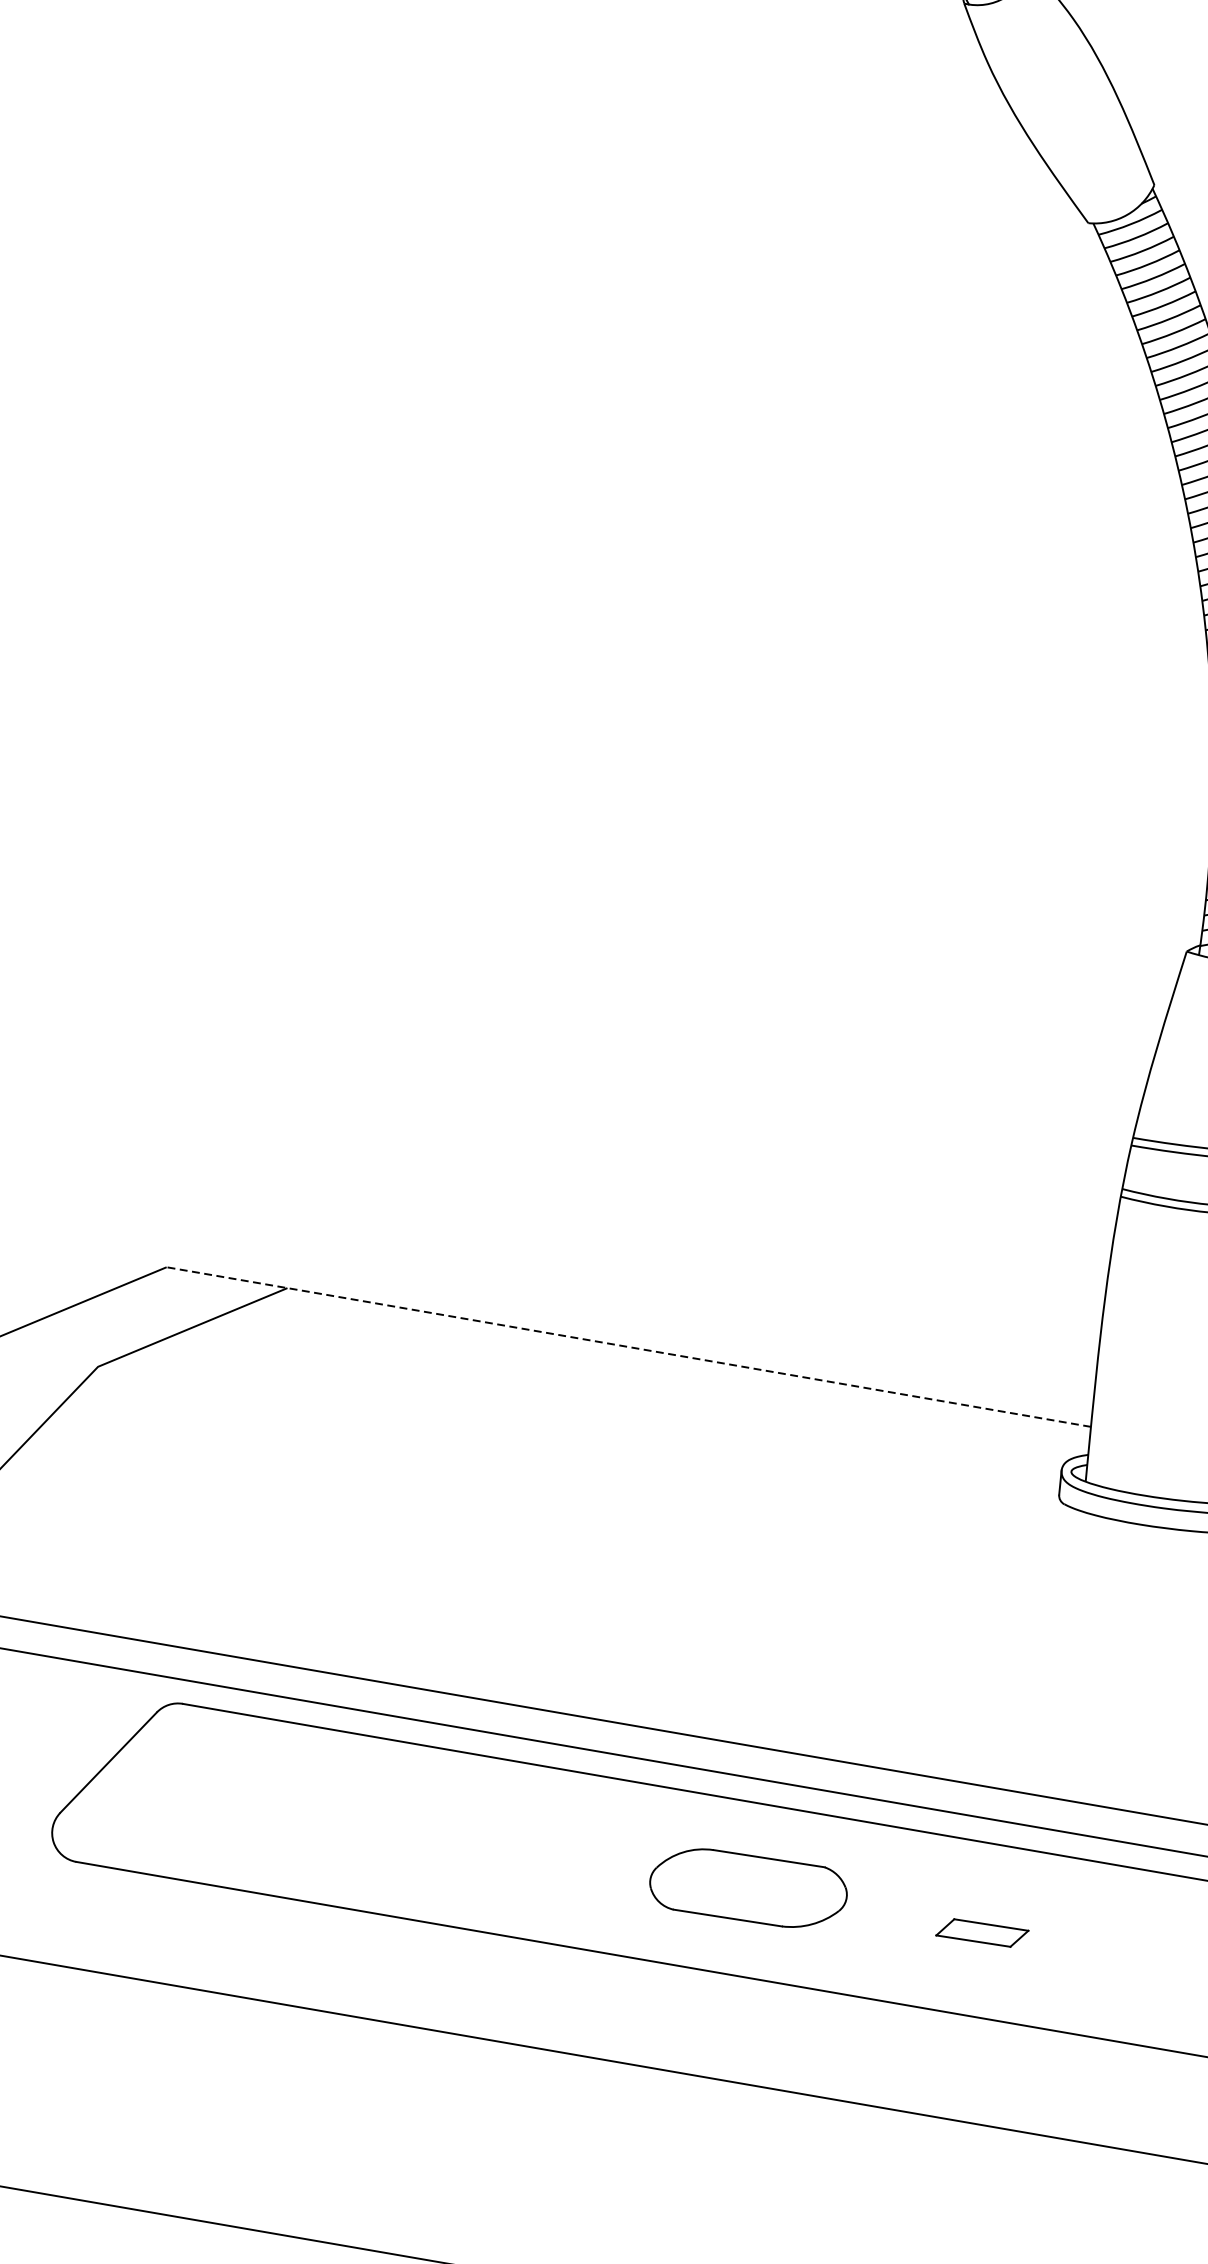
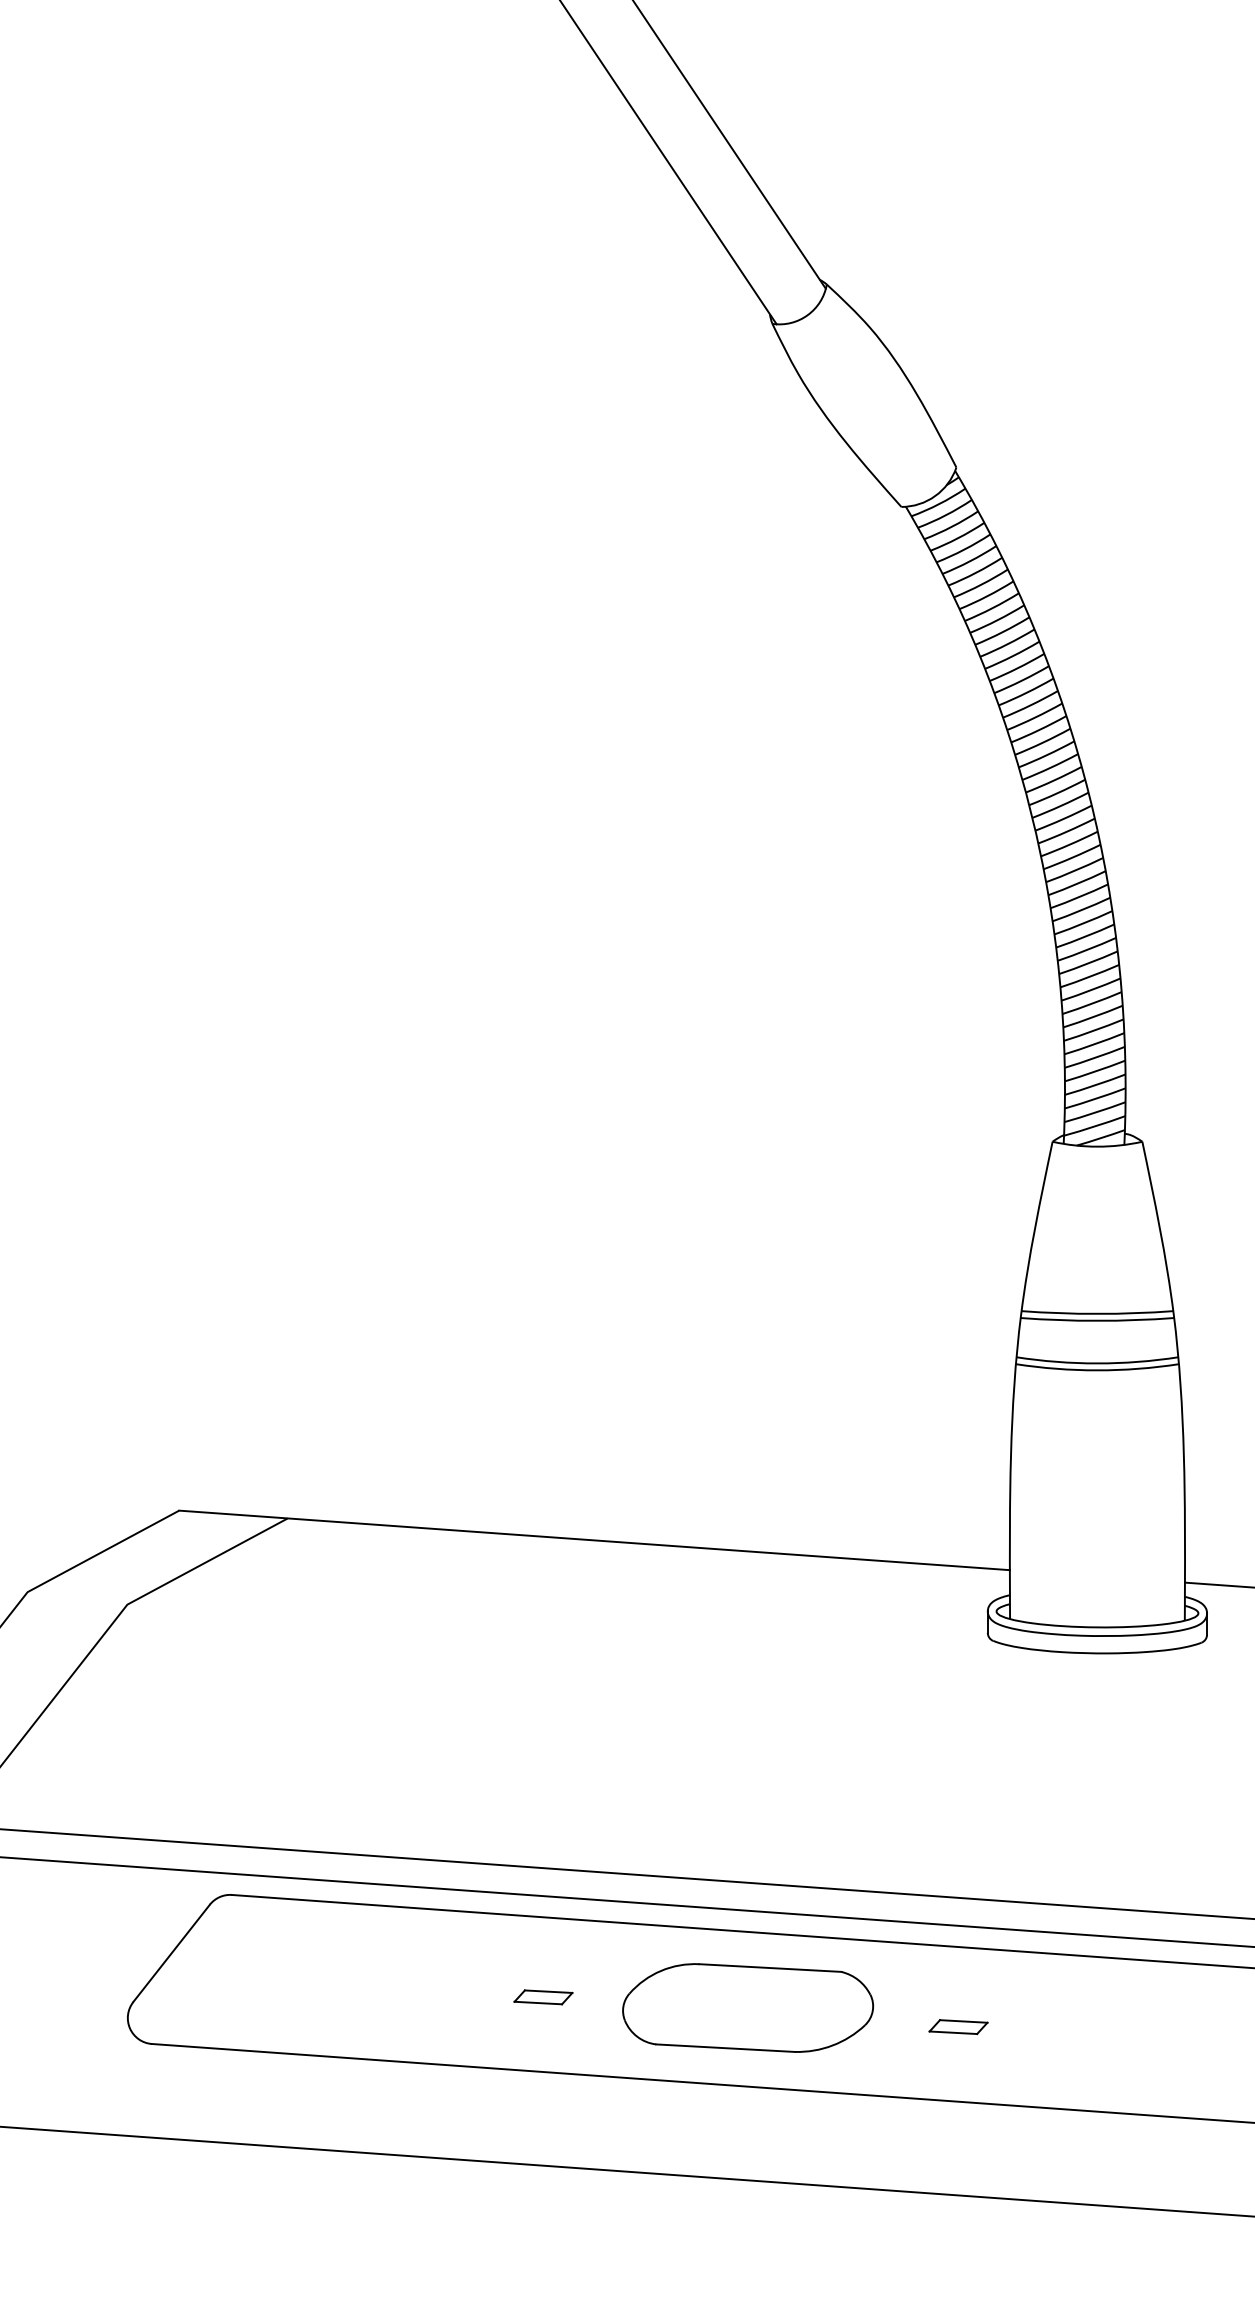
line: (628, 1347) -> (594, 1540), dashed -> solid
part: (520, 1853) -> (543, 1997), added
part: (747, 1887) -> (747, 2007), size x1.43
part: (982, 1933) -> (958, 2027), size x0.71

